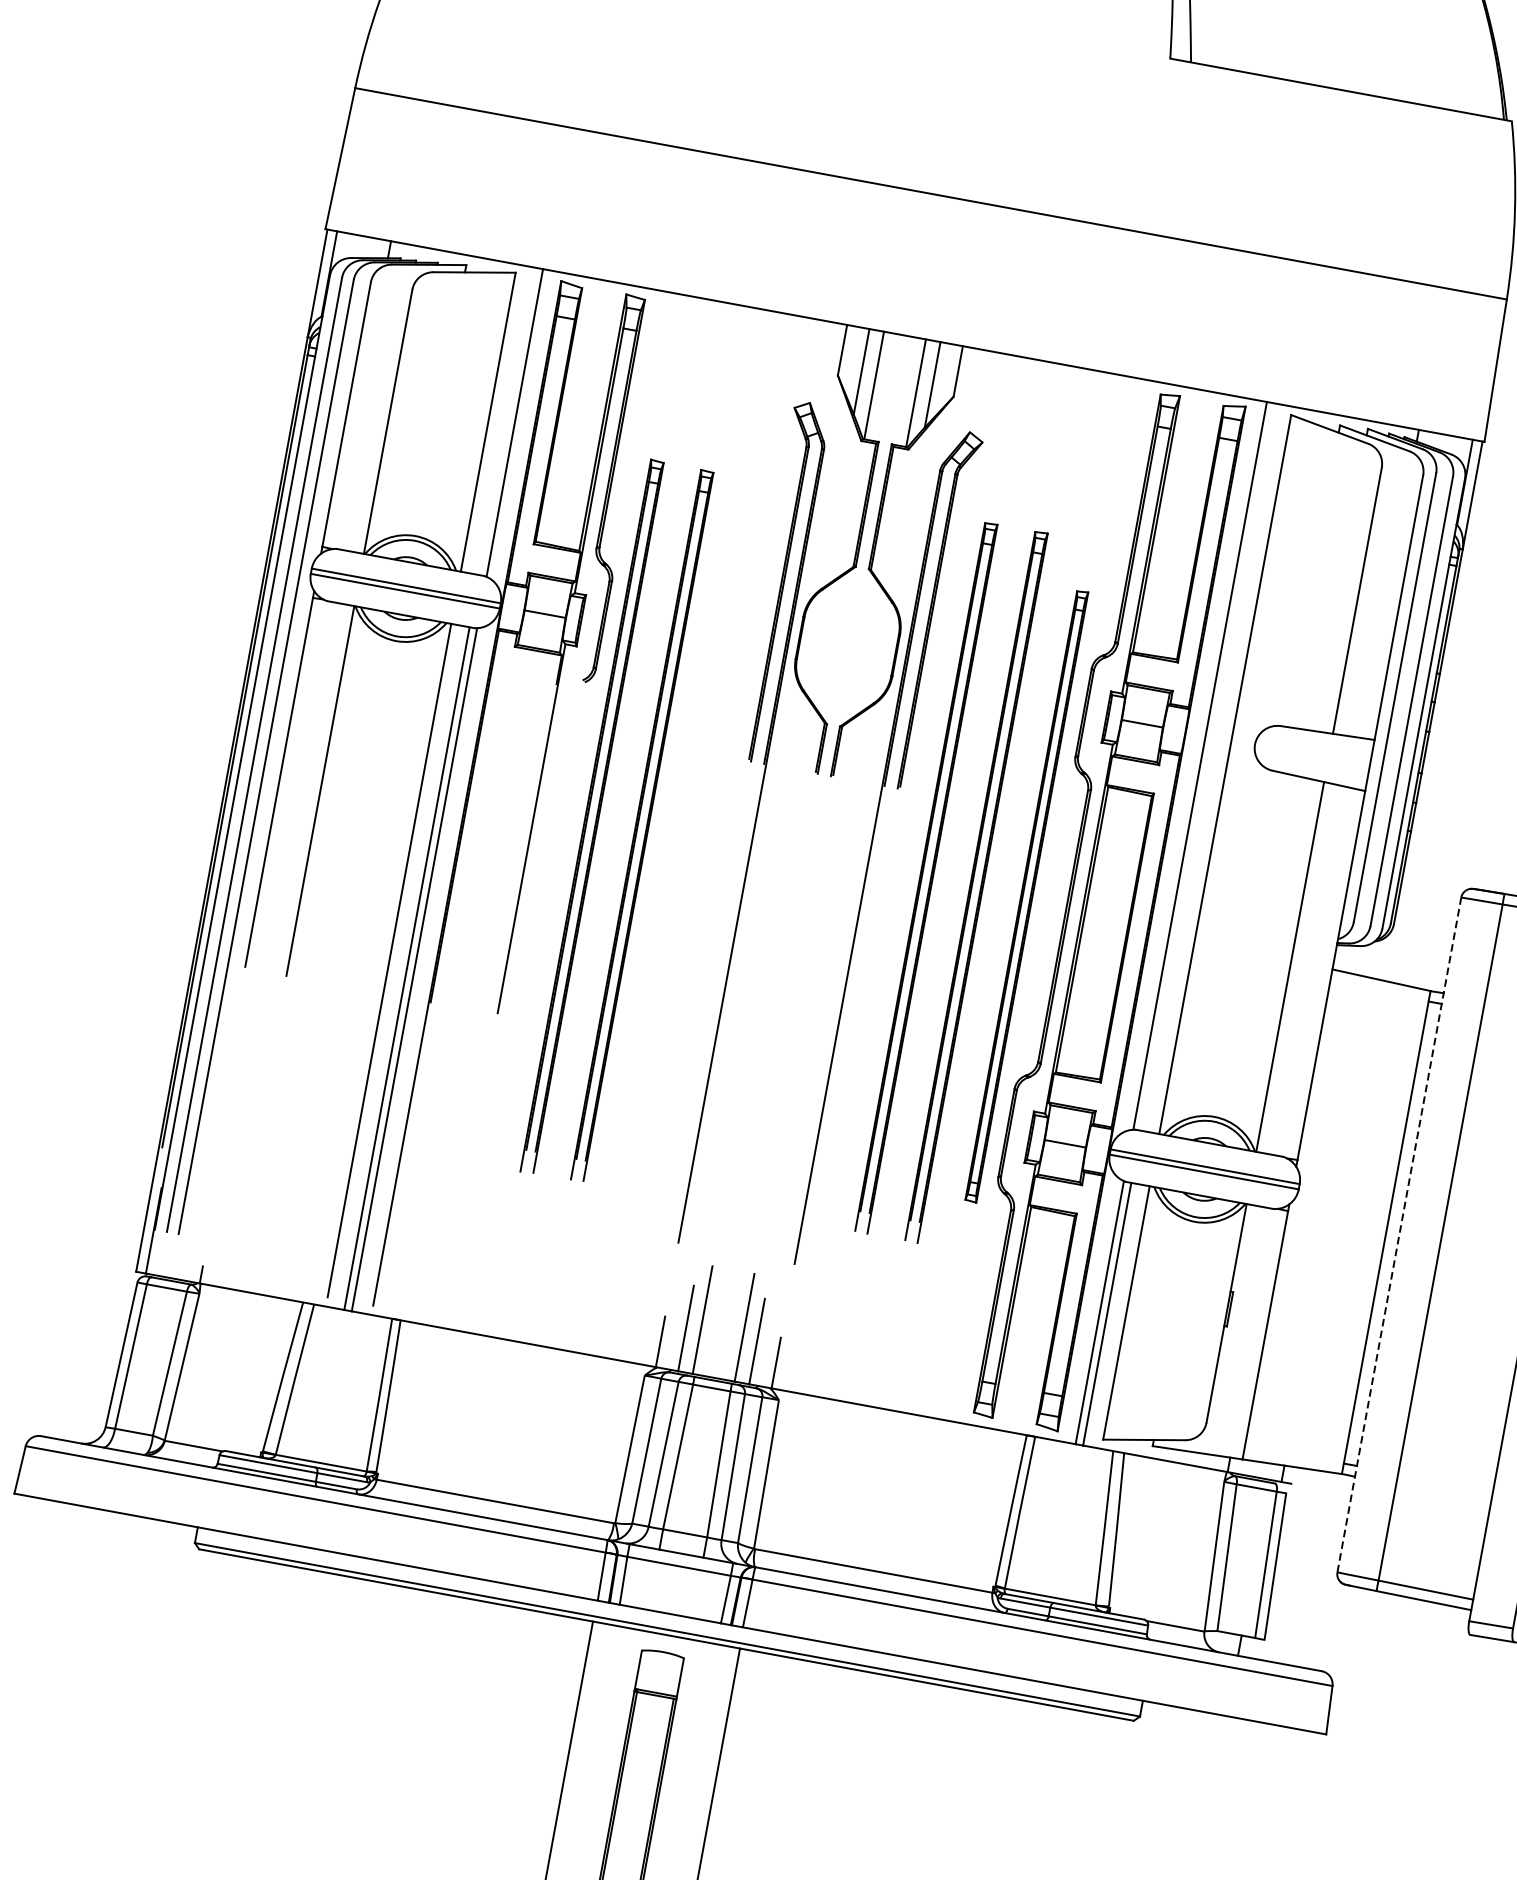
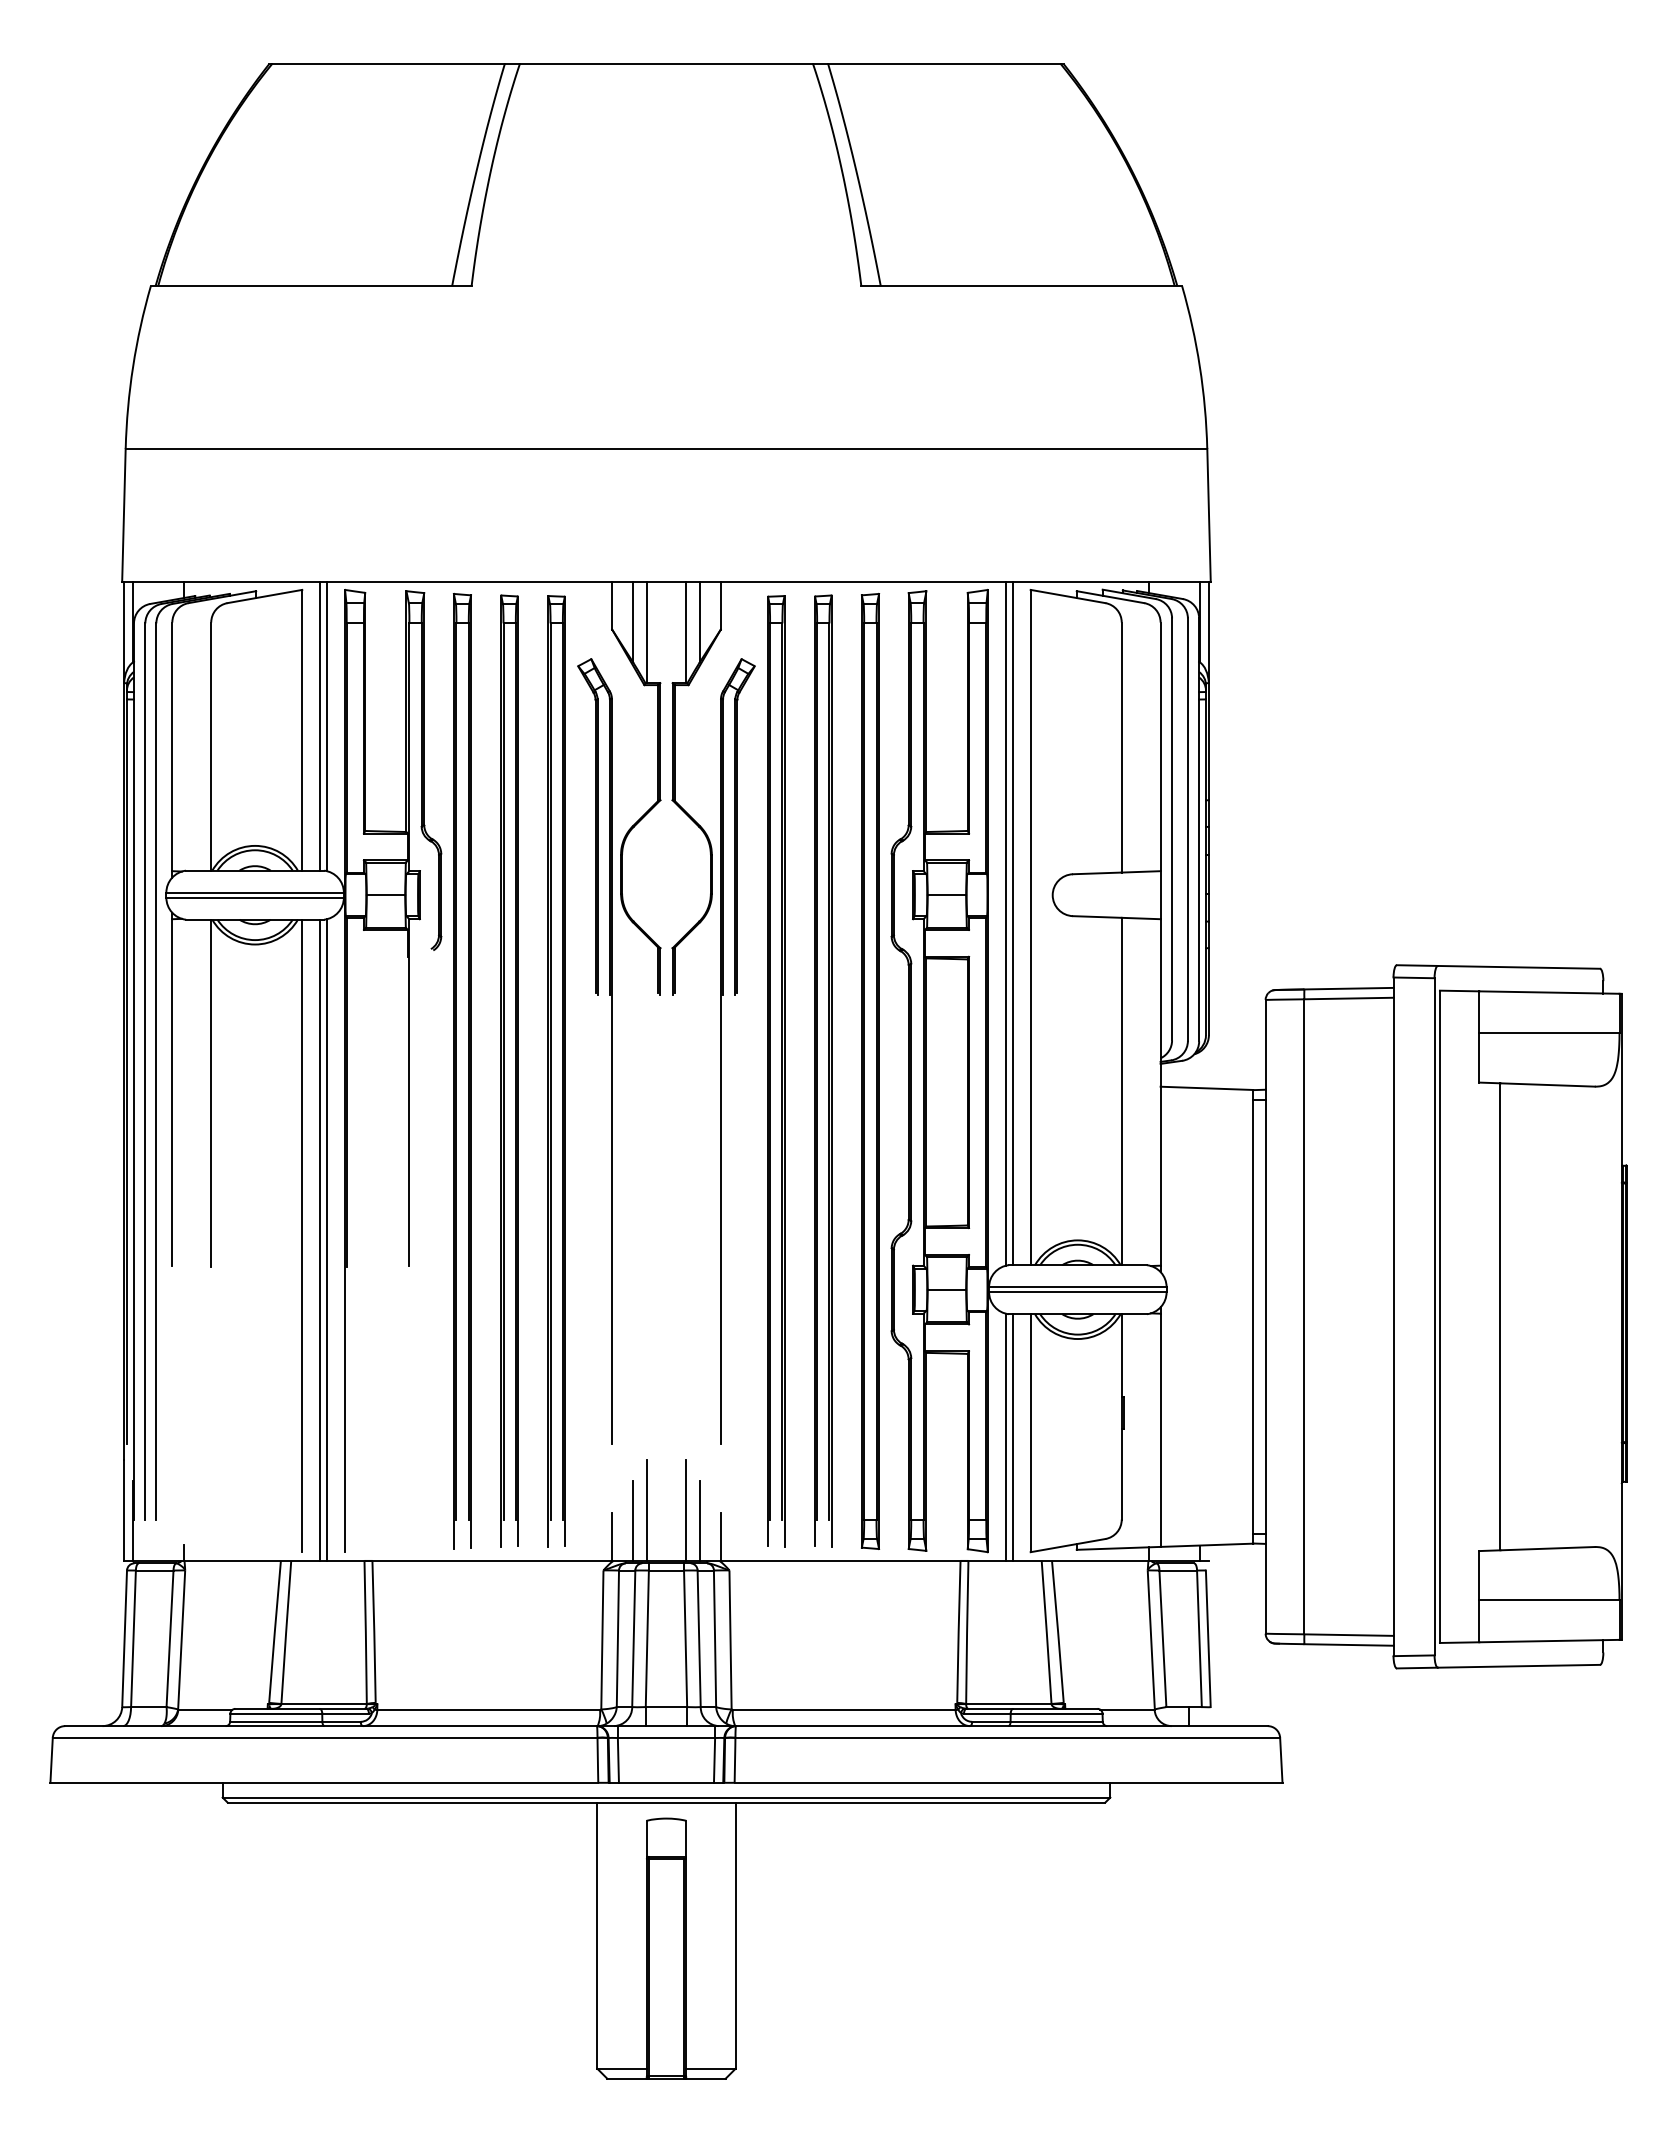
line: (507, 421) -> (319, 726), added
line: (1207, 766) -> (1013, 923), added
part: (592, 816) -> (462, 1071), size x1.43
part: (642, 824) -> (509, 1070), size x1.43
part: (692, 835) -> (556, 1071), added
part: (926, 878) -> (776, 1071), size x1.43
part: (976, 886) -> (823, 1070), size x1.43
part: (1026, 896) -> (870, 1071), size x1.67
line: (1399, 1234) -> (1265, 1316), dashed -> solid

